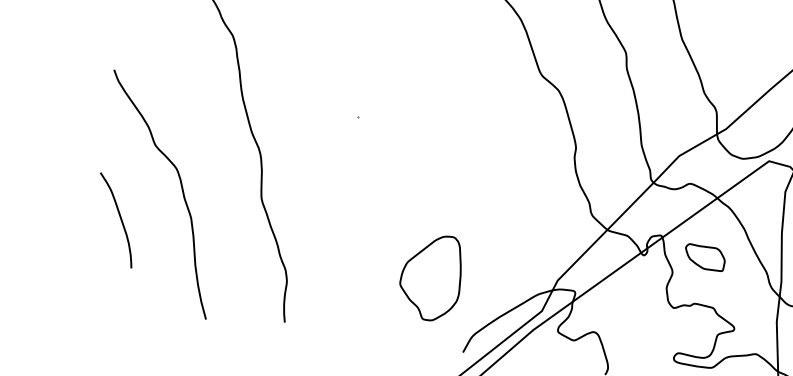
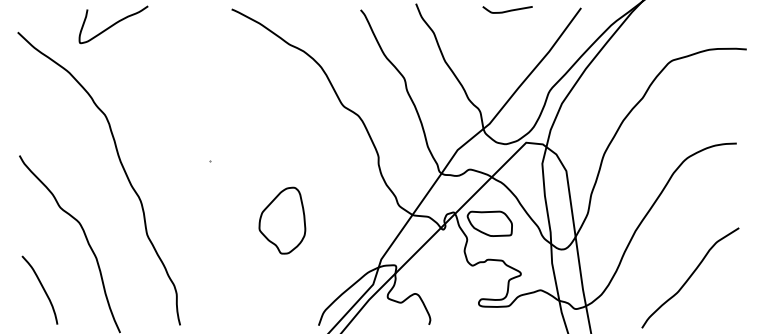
curve: (119, 218) -> (42, 288), moved
part: (704, 257) -> (489, 223), size x1.43
part: (431, 276) -> (282, 220), moved

